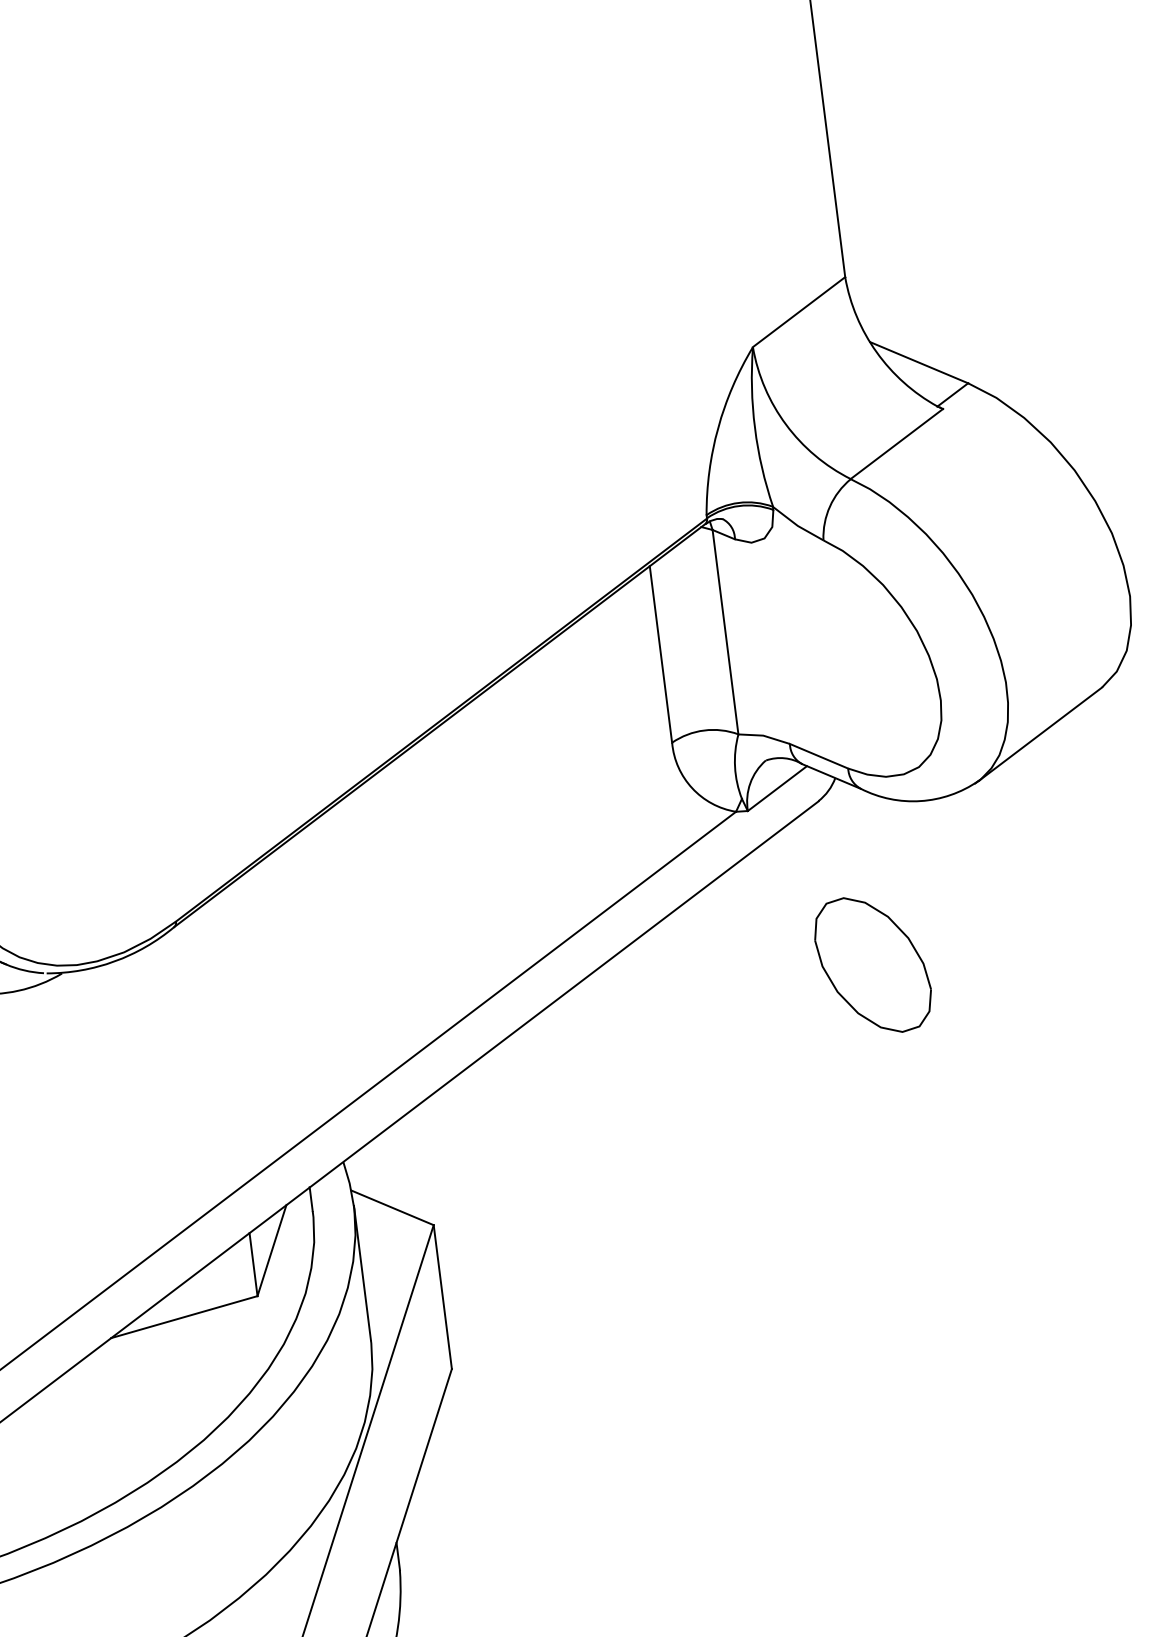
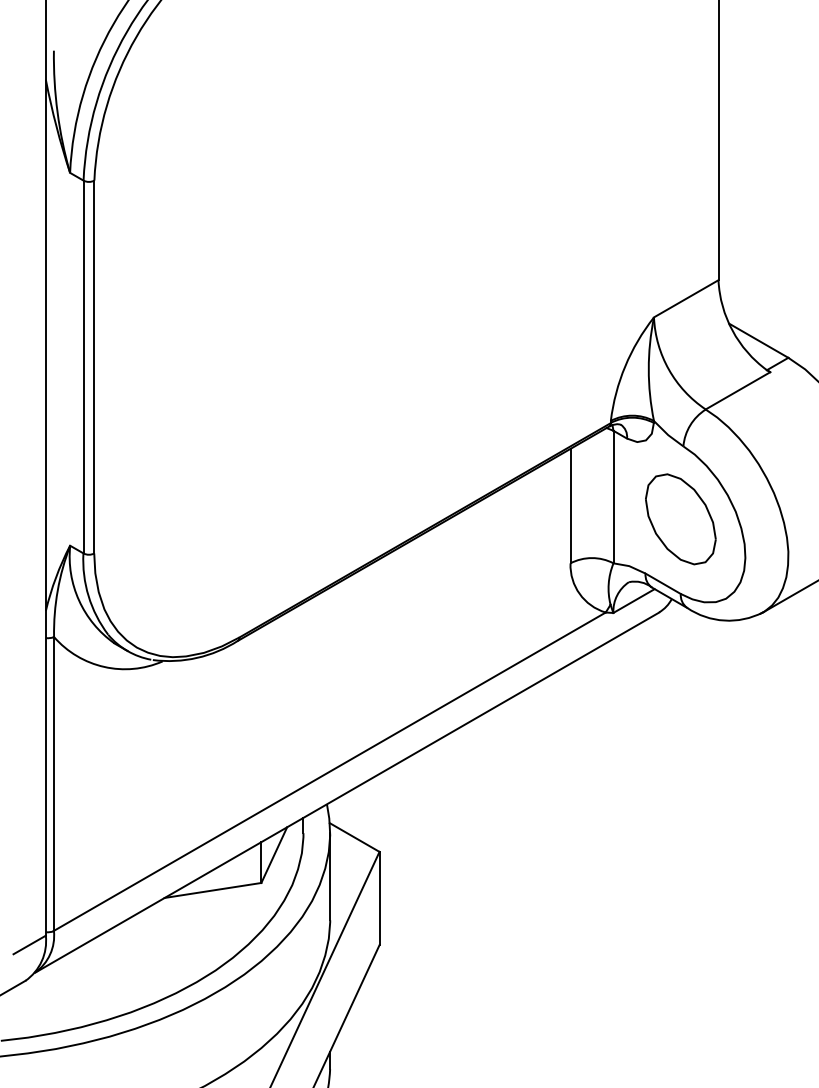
part: (872, 965) -> (680, 519), moved

